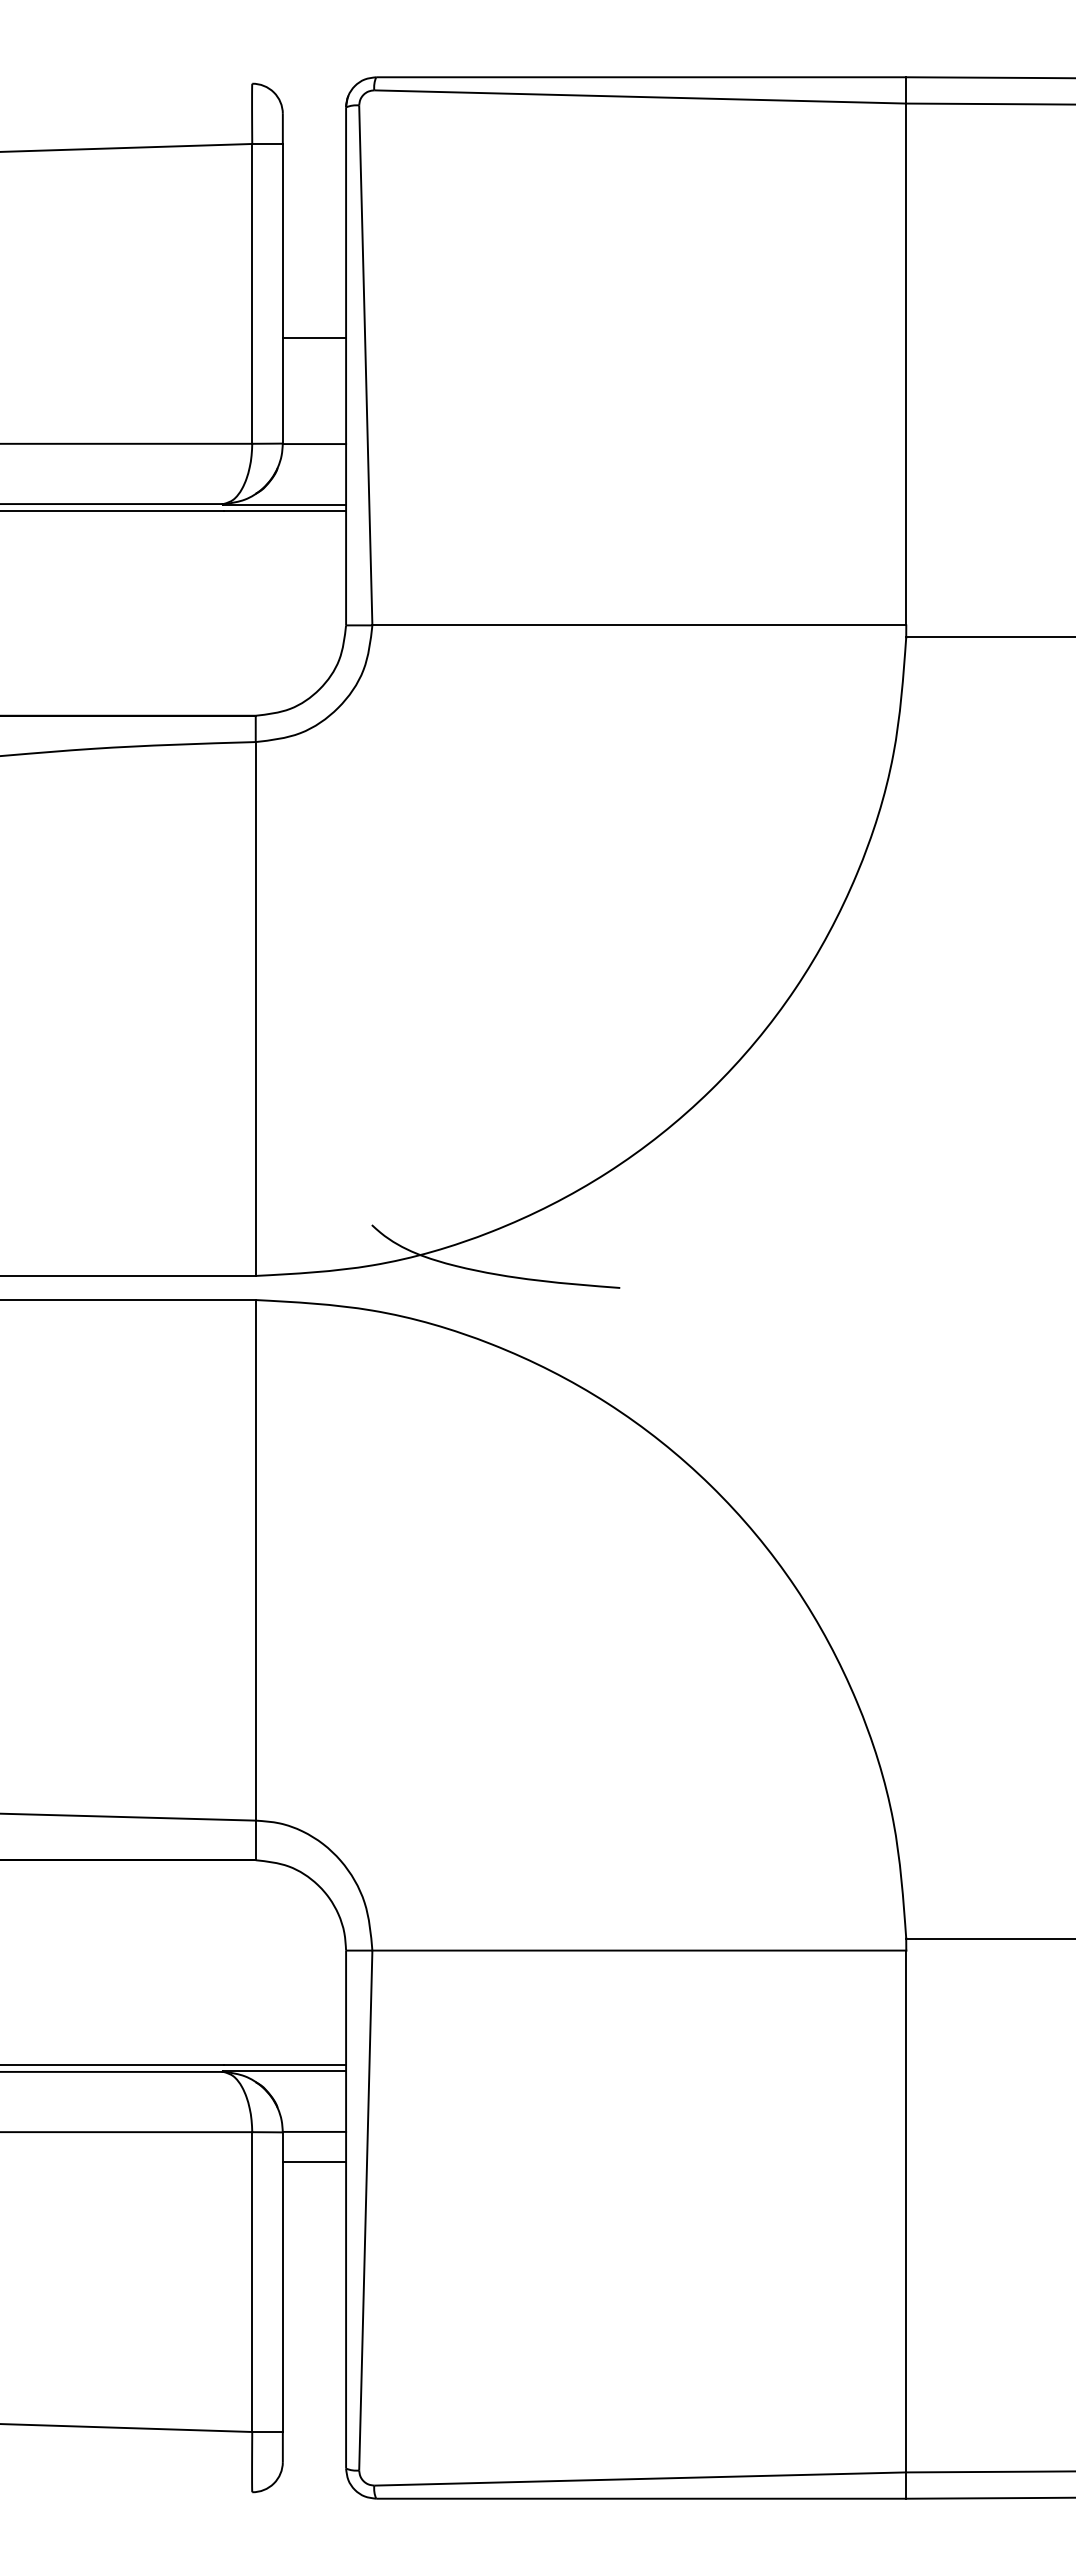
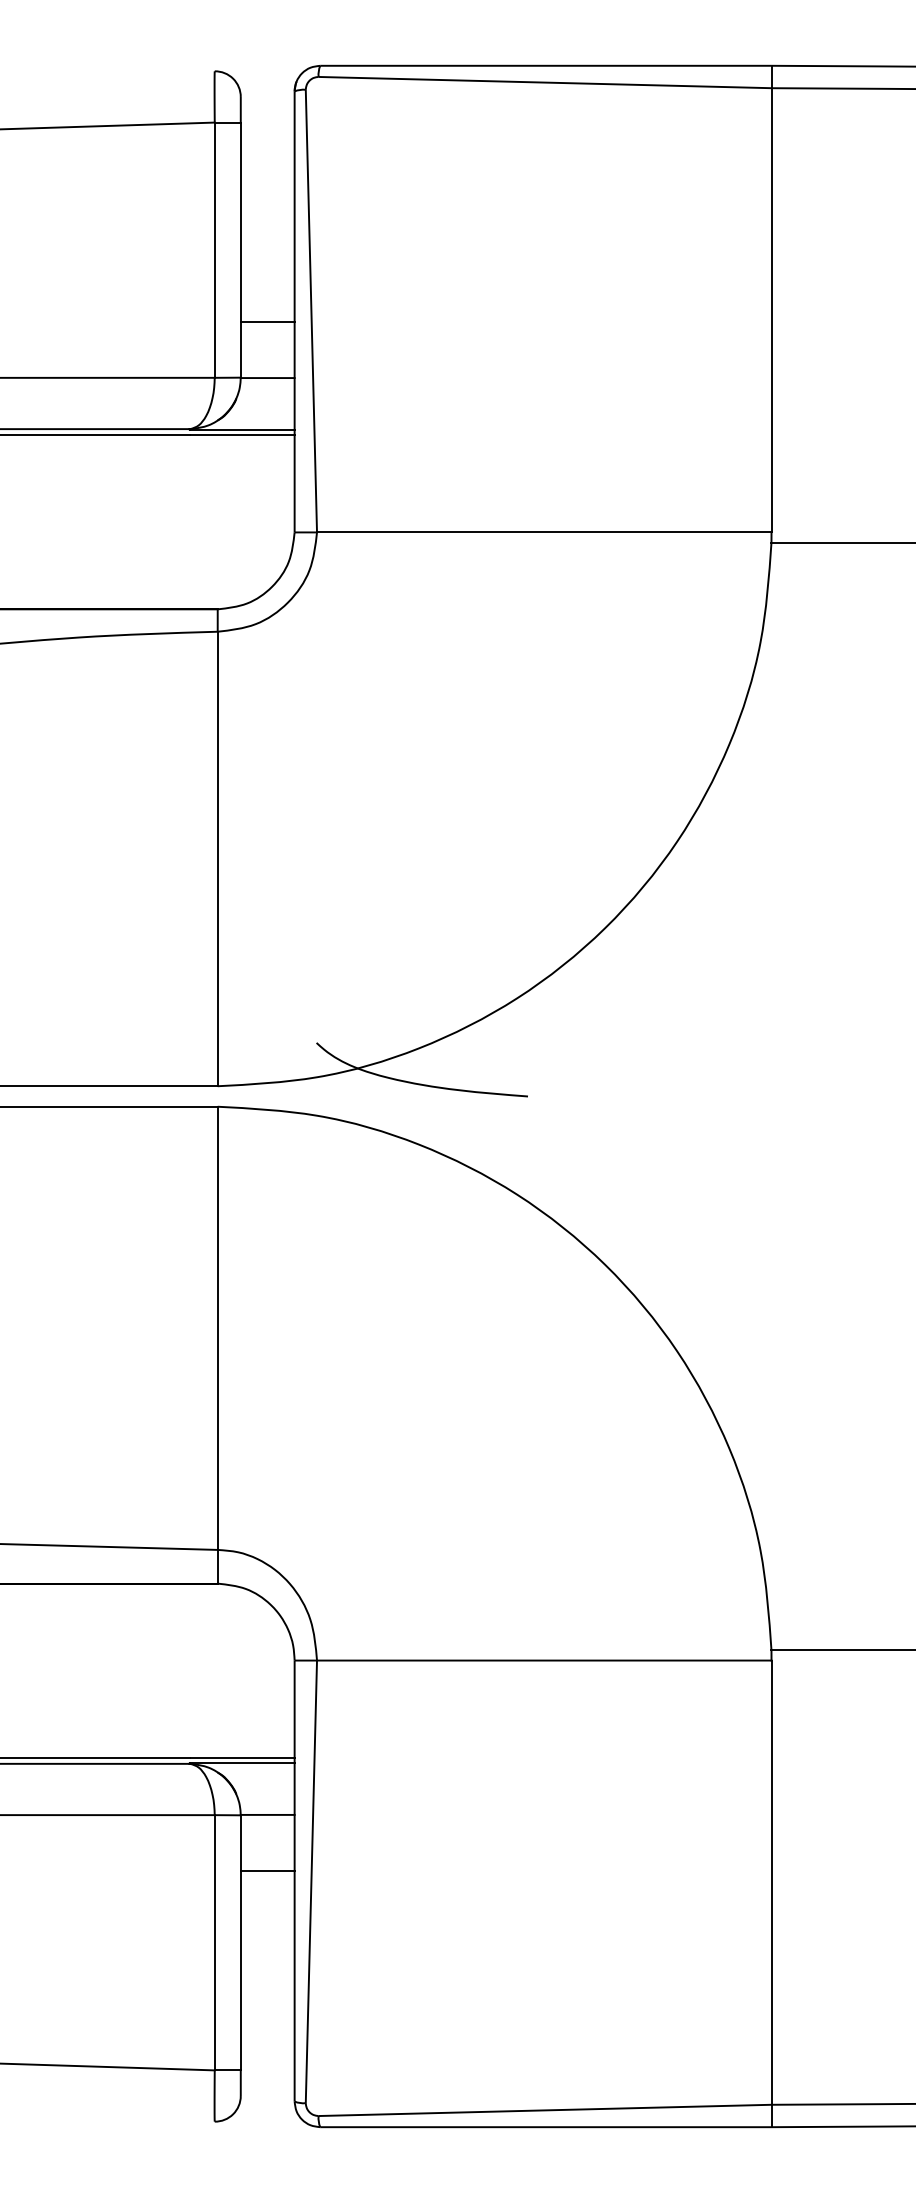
line: (314, 337) -> (267, 321), moved
line: (314, 2162) -> (267, 1871), moved

